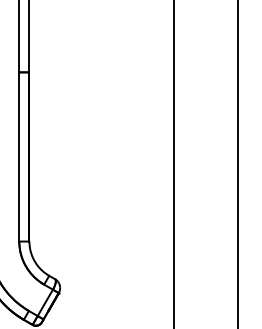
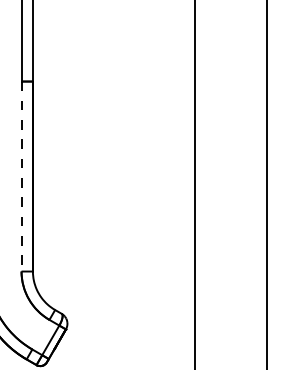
line: (19, 156) -> (21, 176), solid -> dashed

